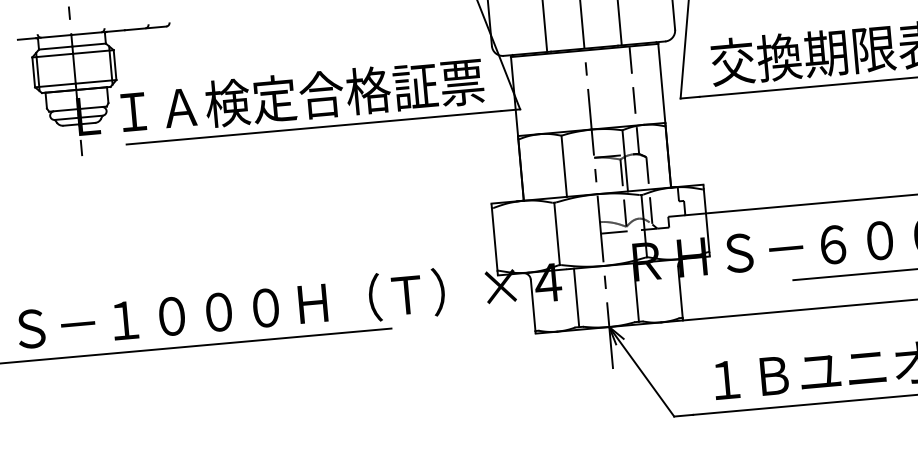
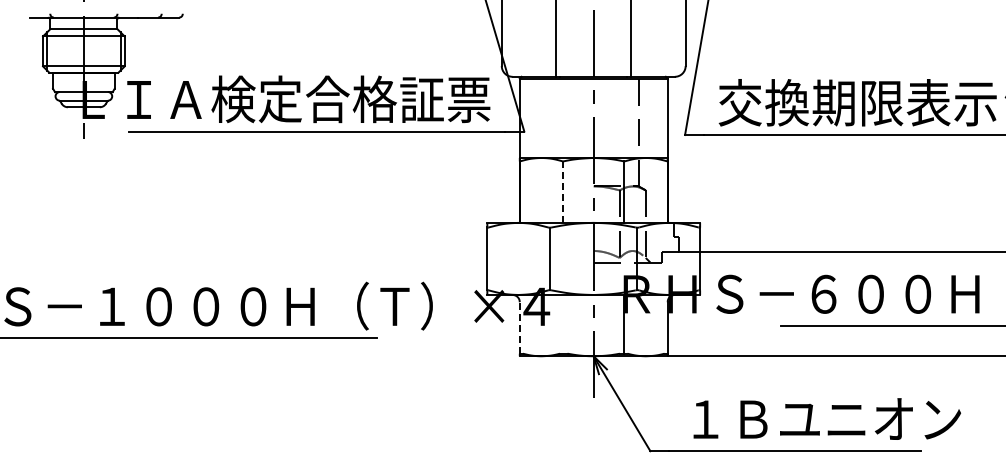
line: (564, 166) -> (563, 192), solid -> dashed
line: (576, 297) -> (563, 323), removed
line: (532, 304) -> (519, 327), solid -> dashed

